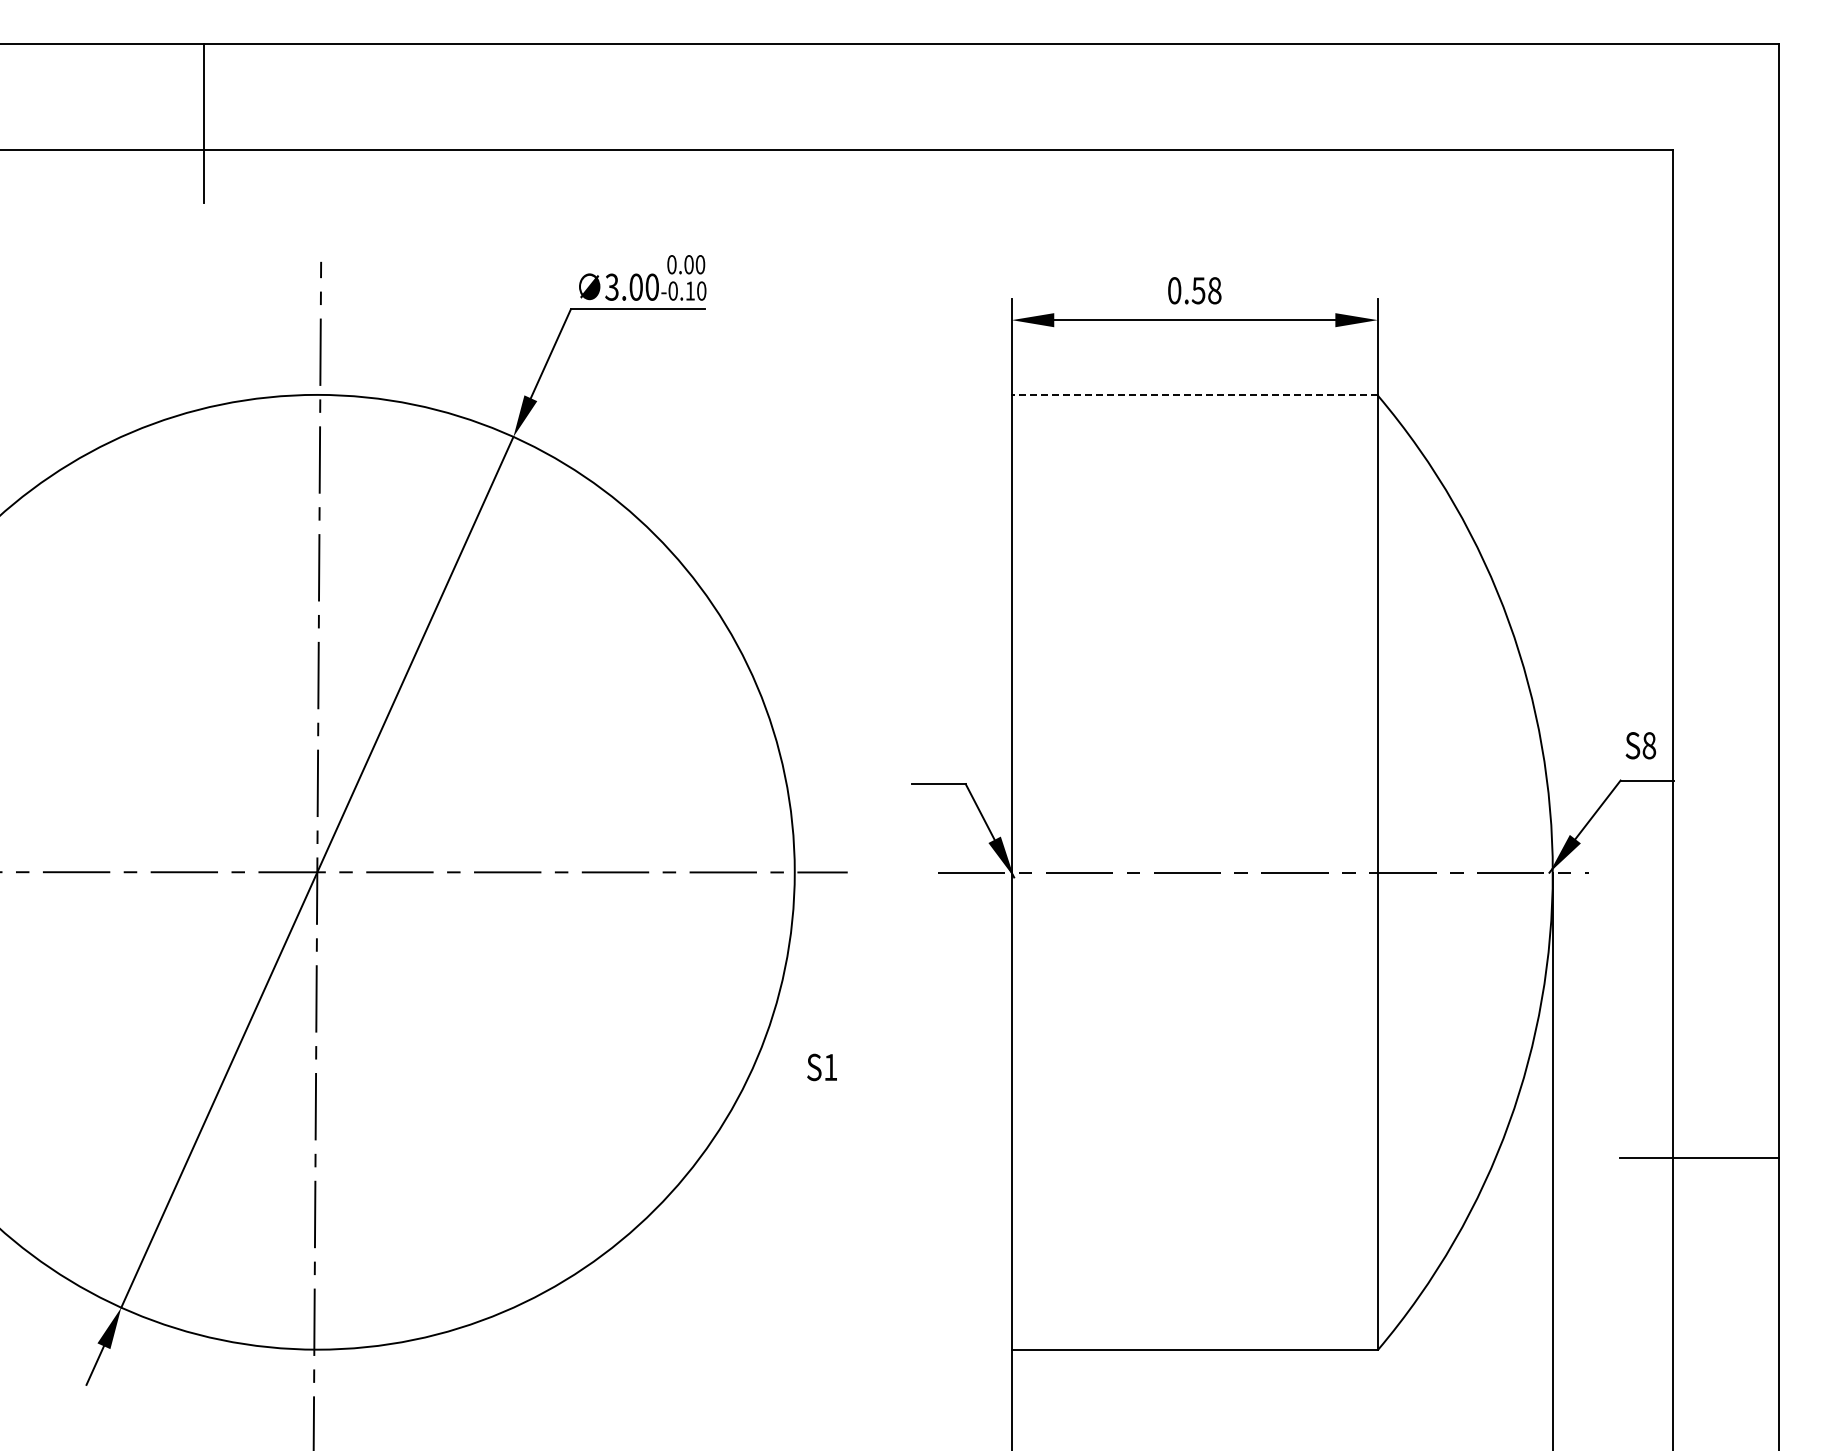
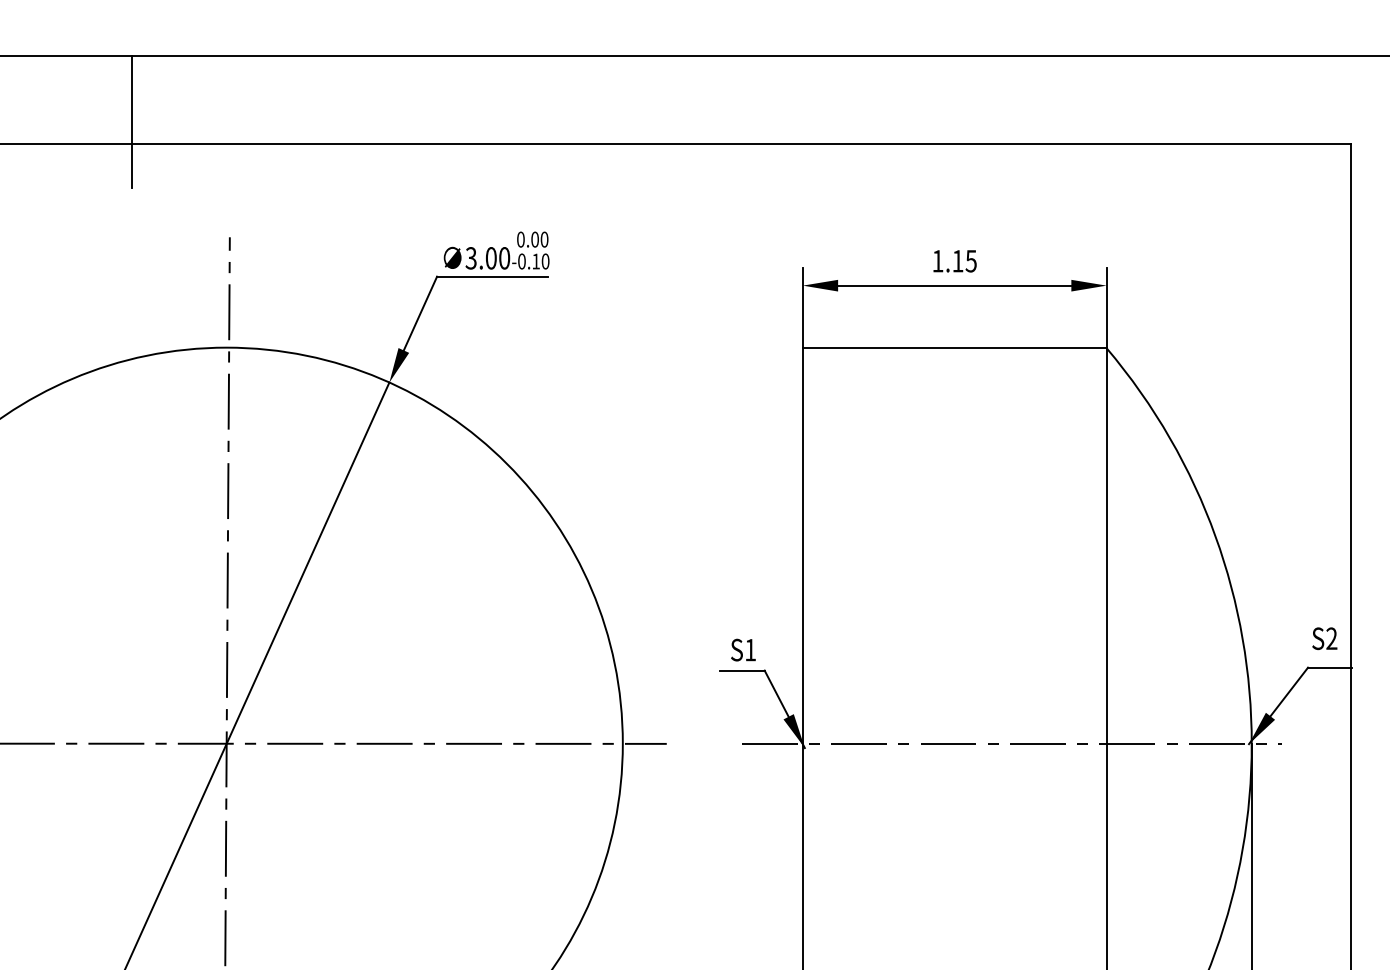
text: (1194, 290) -> (954, 261), 0.58 -> 1.15
line: (1194, 395) -> (954, 348), dashed -> solid
text: (1649, 745) -> (1331, 638), S8 -> S2
text: (821, 1067) -> (742, 650), moved

